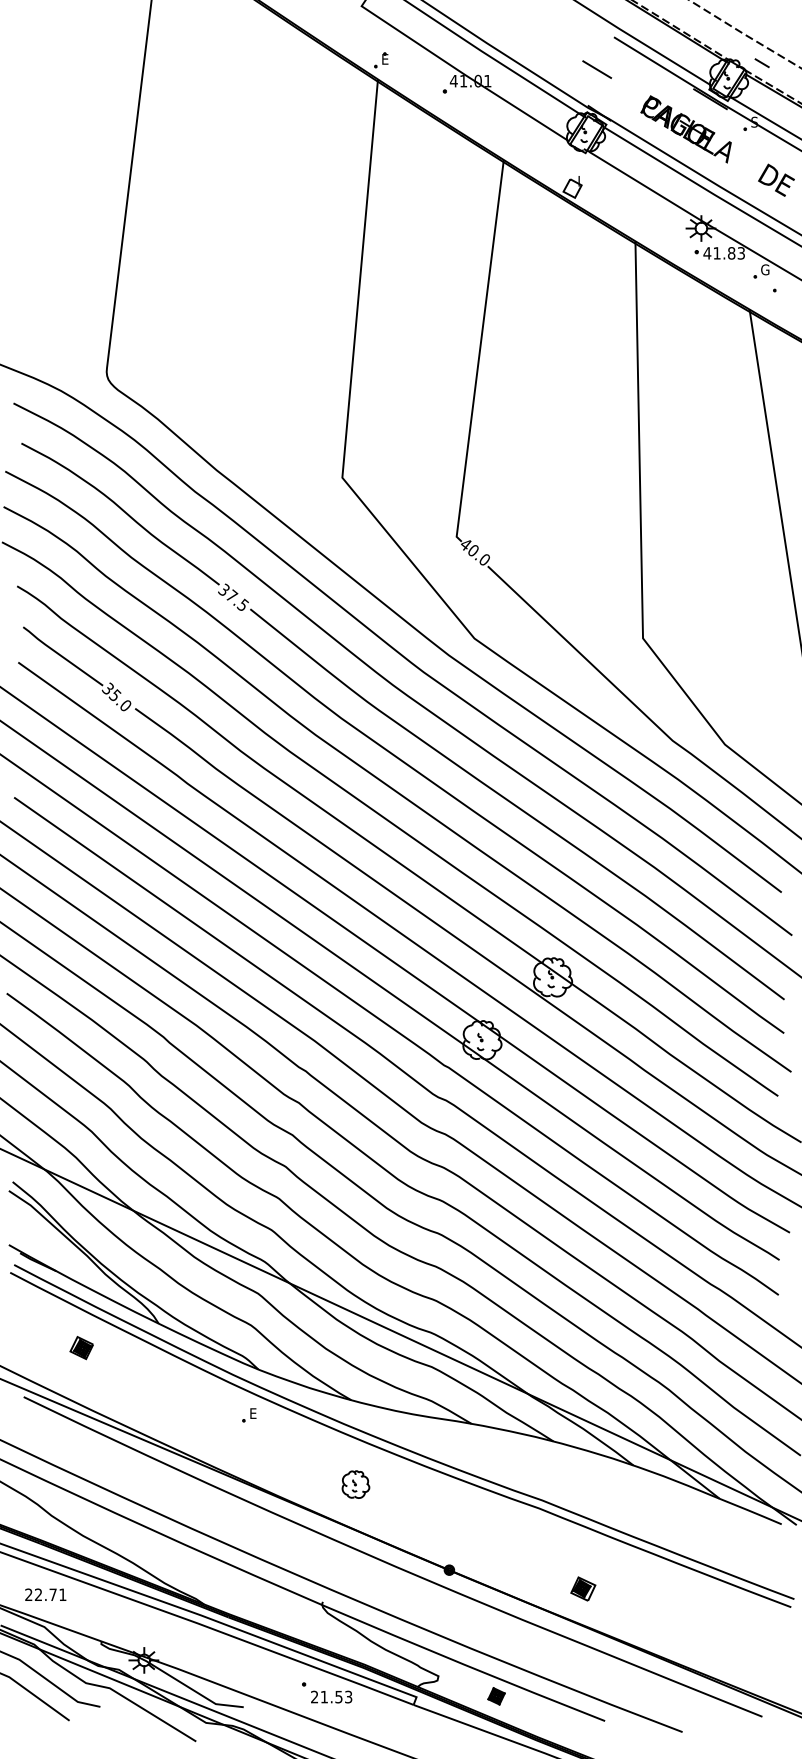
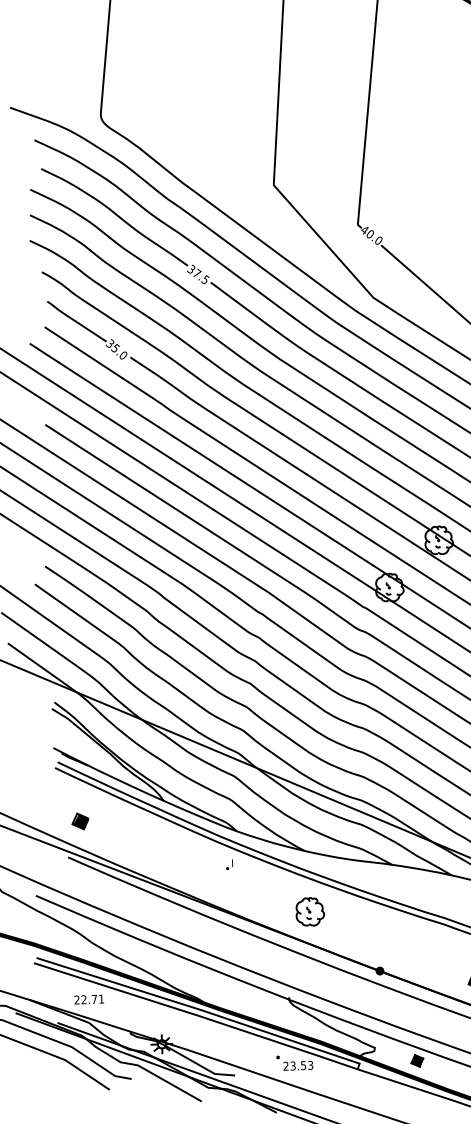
part: (81, 1348) -> (80, 821), moved
text: (253, 1413) -> (234, 863), E -> I
part: (355, 1484) -> (309, 911), size x1.43
text: (323, 1696) -> (292, 1065), 21.53 -> 23.53

